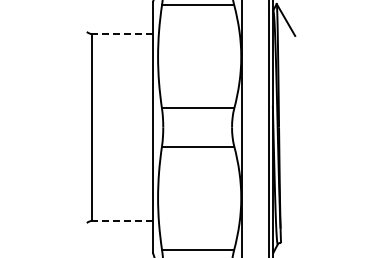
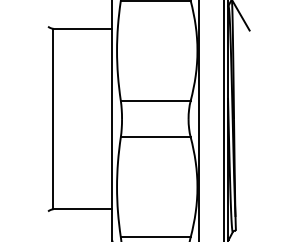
line: (122, 34) -> (82, 29), dashed -> solid
line: (122, 220) -> (82, 208), dashed -> solid

